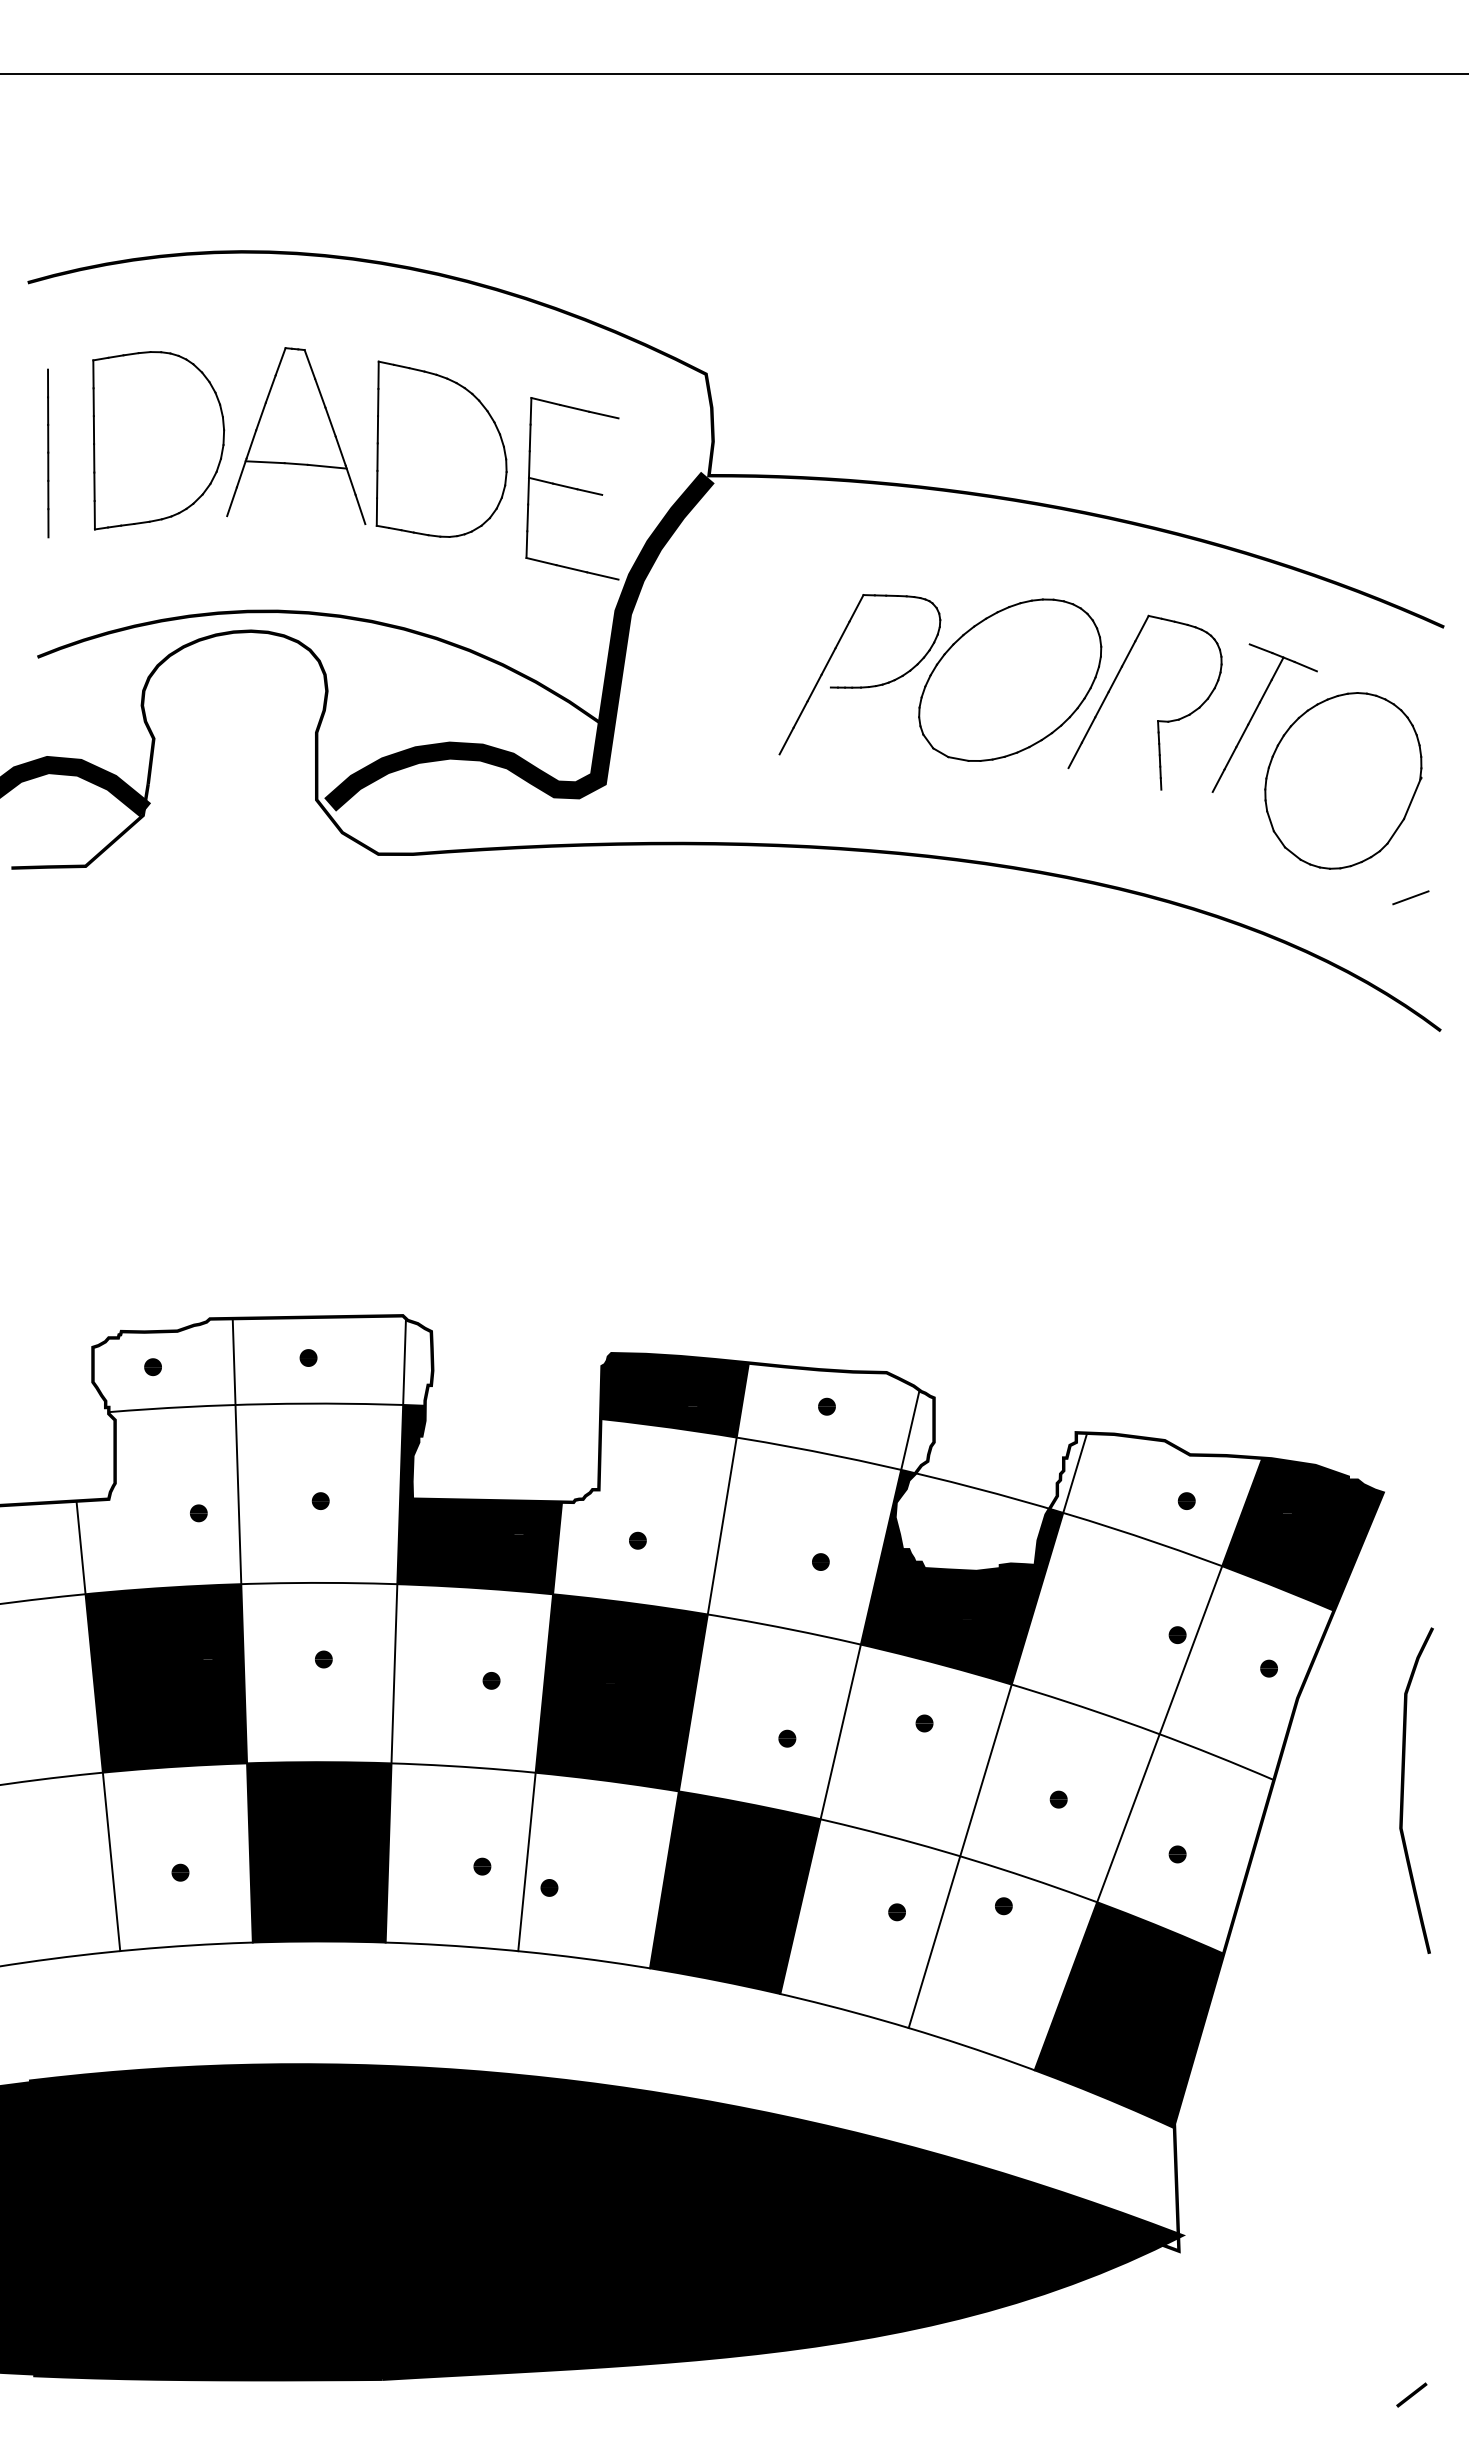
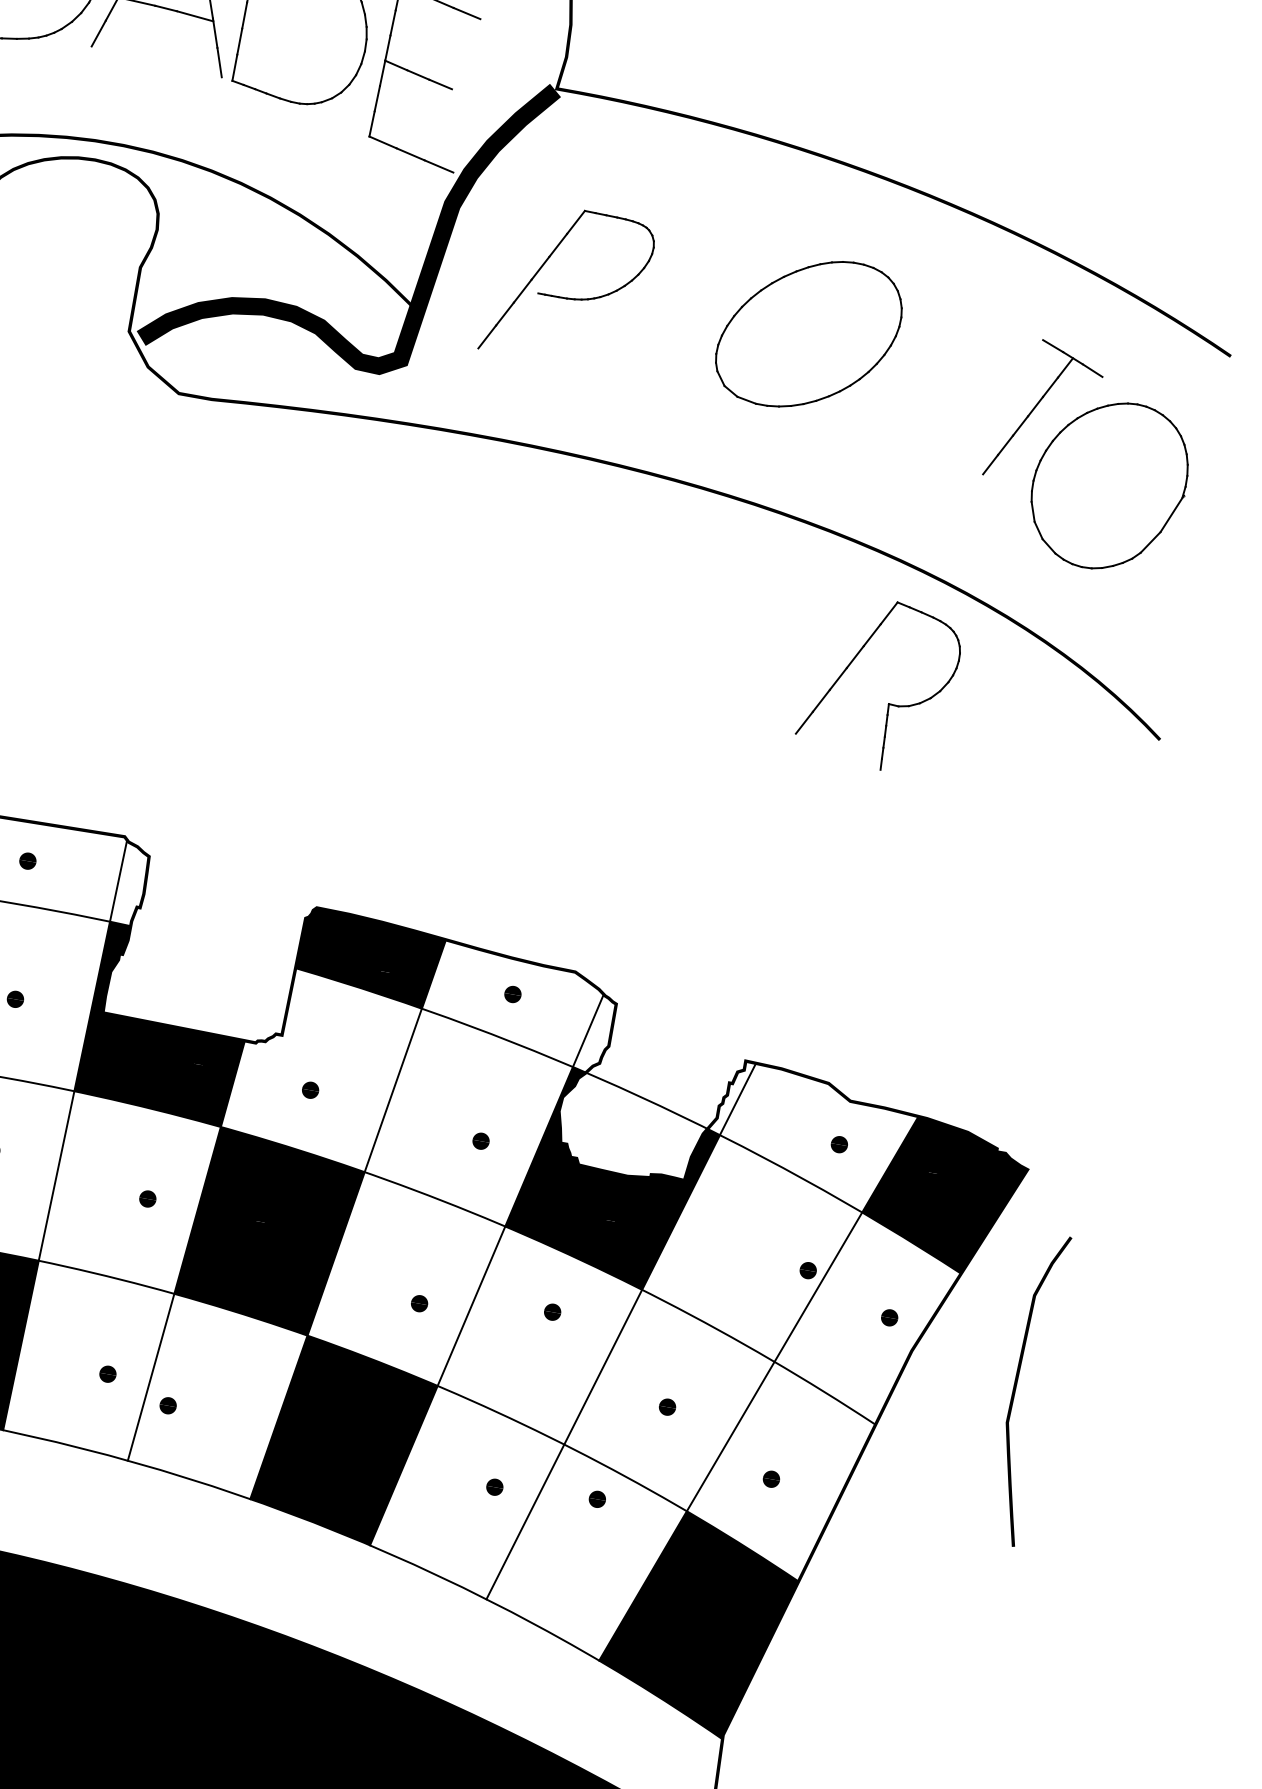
part: (859, 686) -> (565, 297), moved
part: (1157, 720) -> (888, 703), moved
line: (1410, 897) -> (1153, 607), removed
curve: (1404, 1787) -> (1017, 1384), moved

